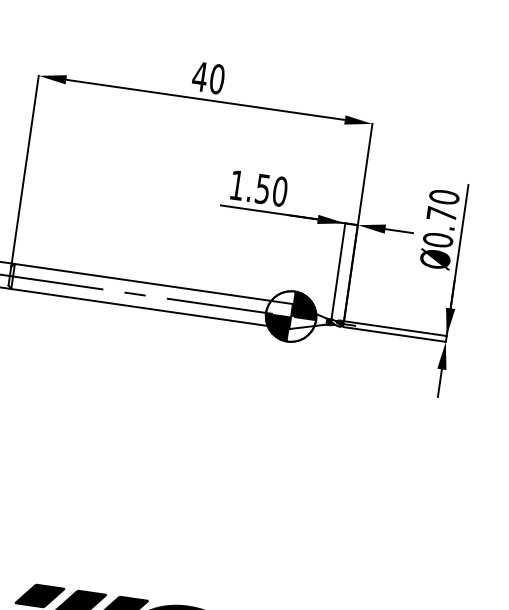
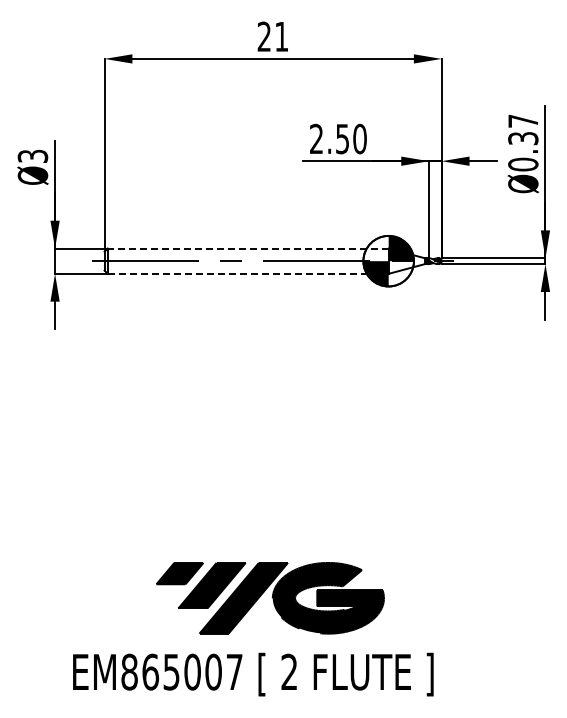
text: (208, 77) -> (272, 36), 40 -> 21
text: (237, 184) -> (316, 138), 1.50 -> 2.50
text: (443, 205) -> (523, 129), Ø0.70 -> Ø0.37
line: (153, 283) -> (247, 248), solid -> dashed
line: (150, 308) -> (248, 273), solid -> dashed

